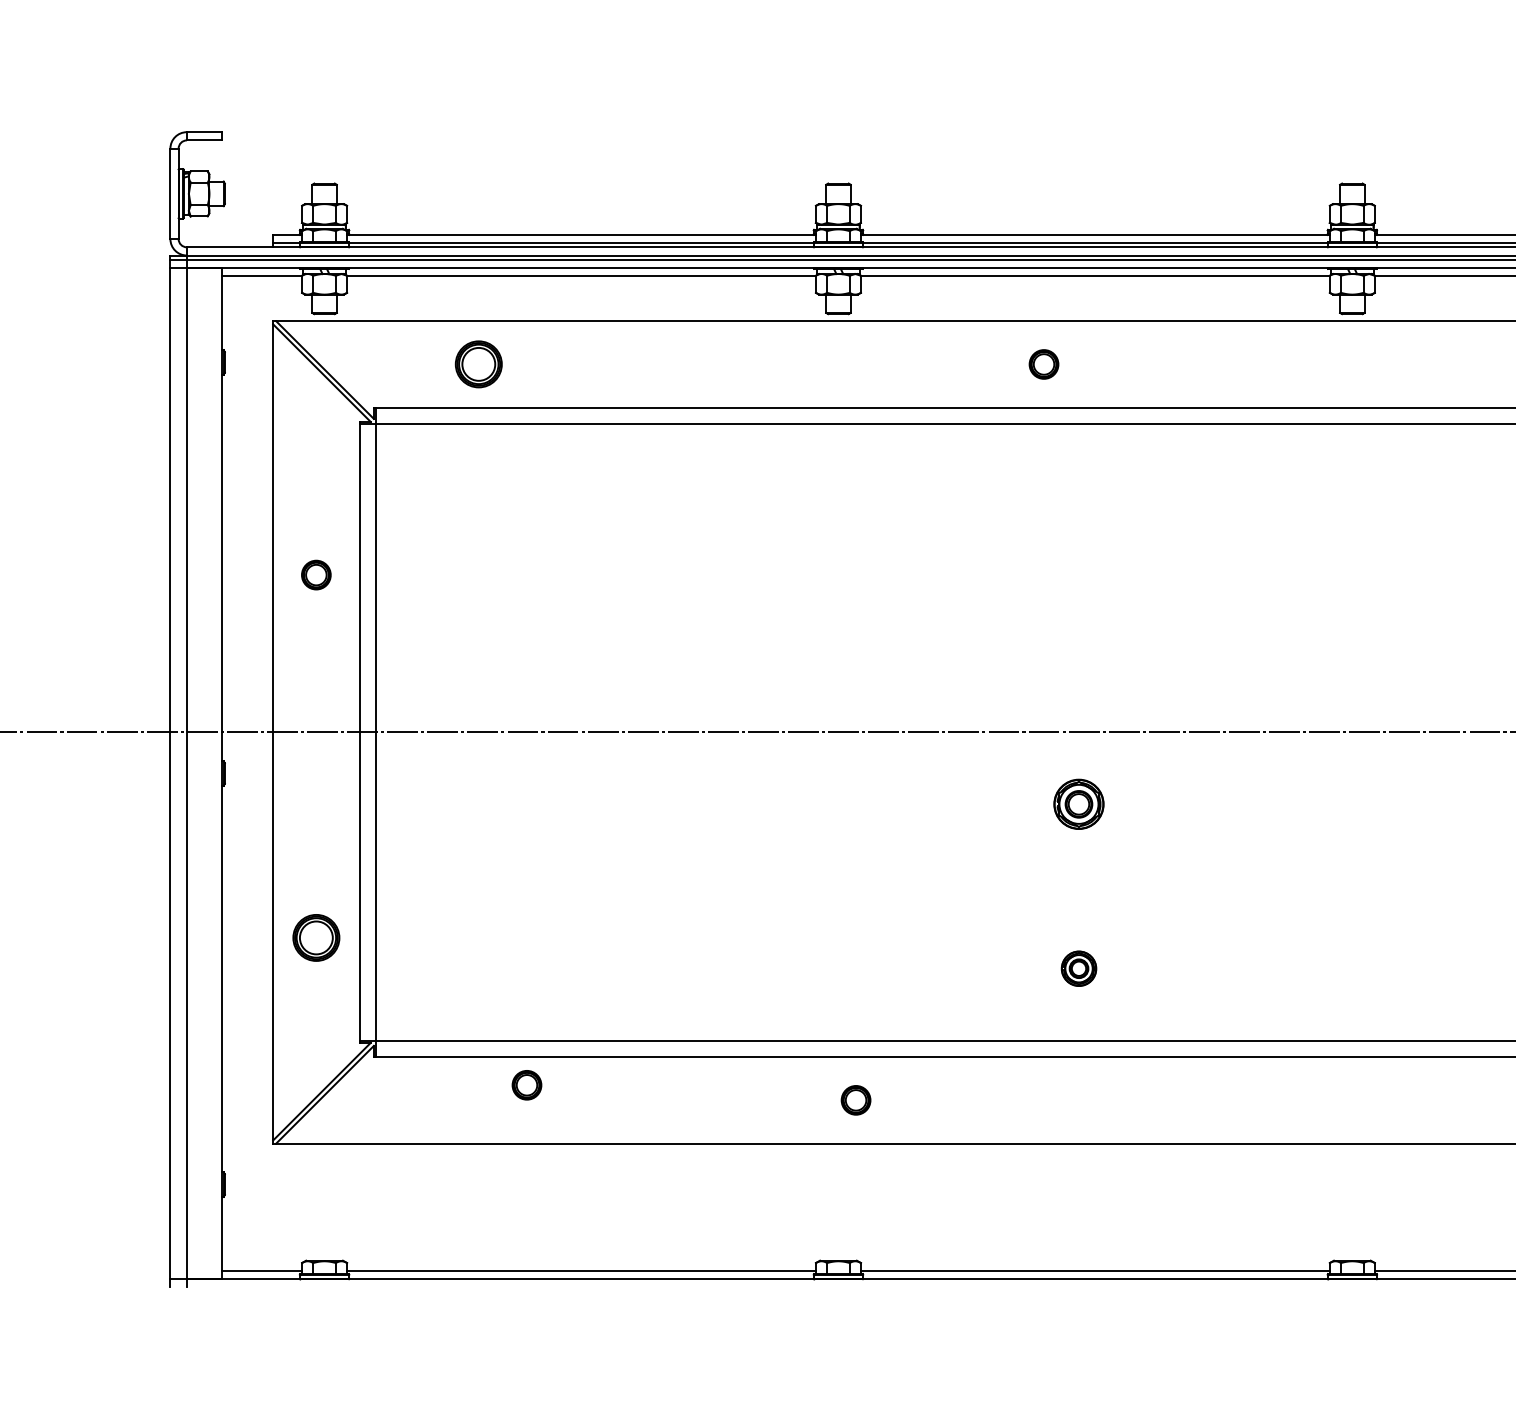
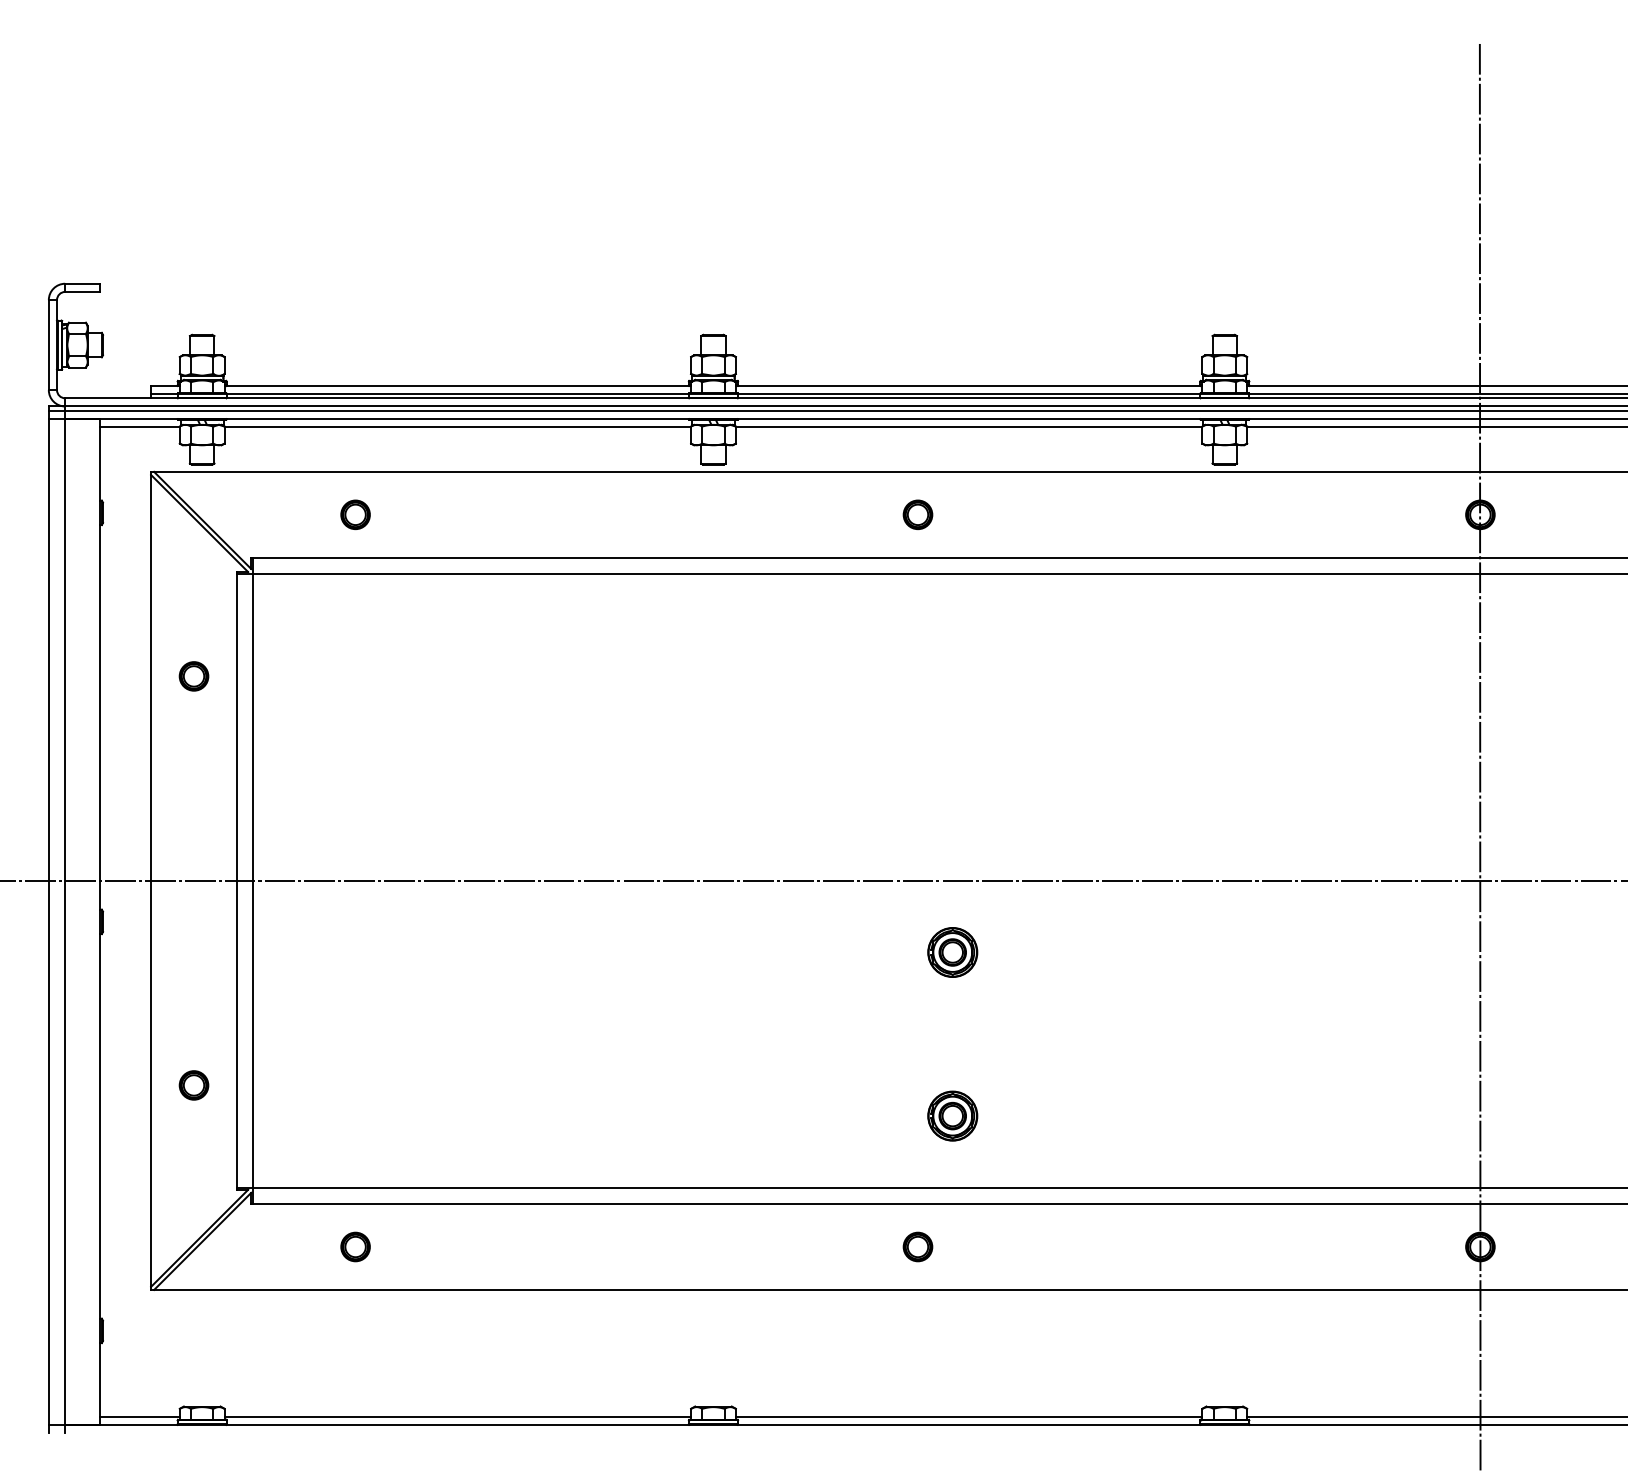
part: (478, 364) -> (355, 514), size x0.62
part: (315, 575) -> (193, 676), moved
part: (315, 938) -> (193, 1085), size x0.62
part: (1078, 968) -> (952, 1115), size x1.43
part: (526, 1084) -> (355, 1246), moved
part: (855, 1099) -> (917, 1246), moved

